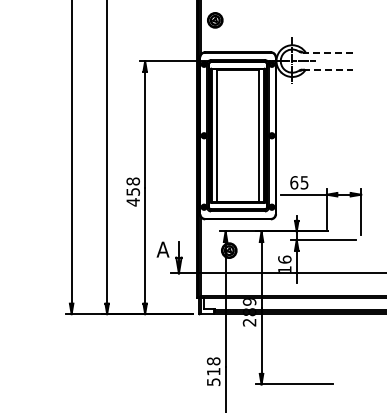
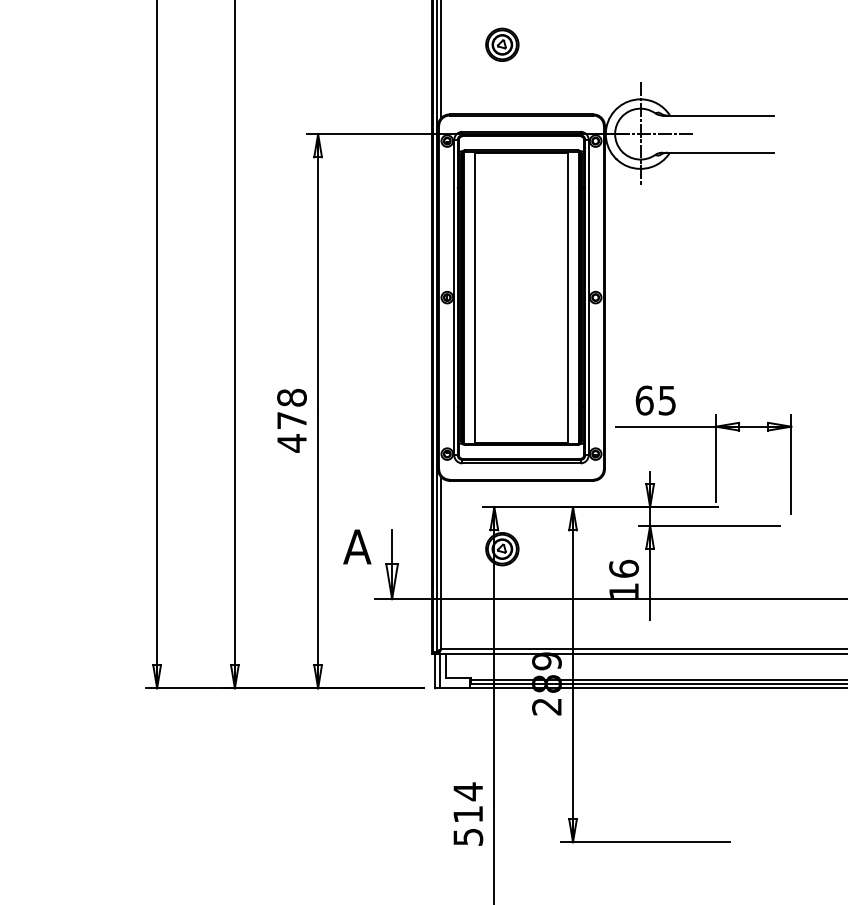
part: (215, 20) -> (502, 45), moved
line: (327, 52) -> (717, 115), dashed -> solid
line: (328, 69) -> (719, 152), dashed -> solid
text: (133, 191) -> (292, 419), 458 -> 478
text: (213, 361) -> (467, 791), 518 -> 514

